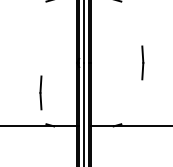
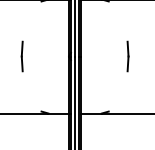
line: (40, 92) -> (21, 56), moved

